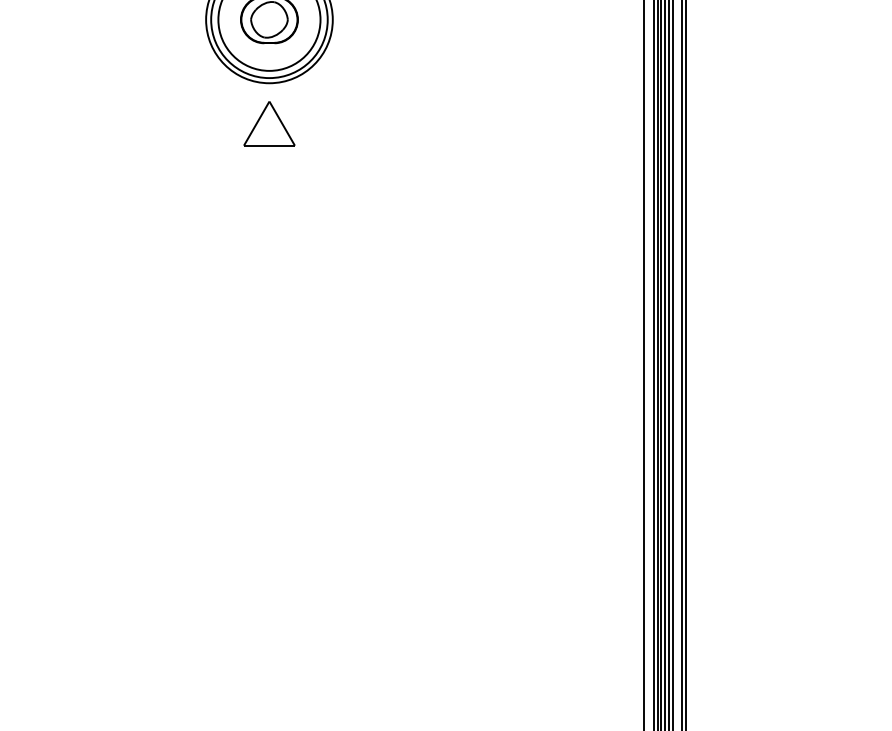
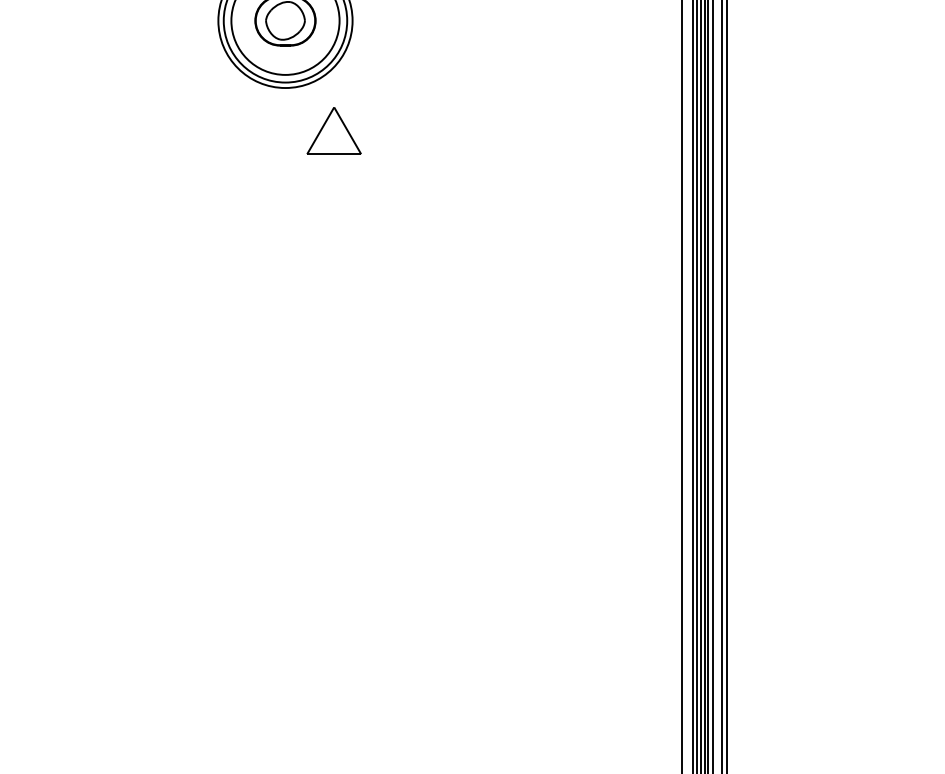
part: (269, 123) -> (334, 130), moved

